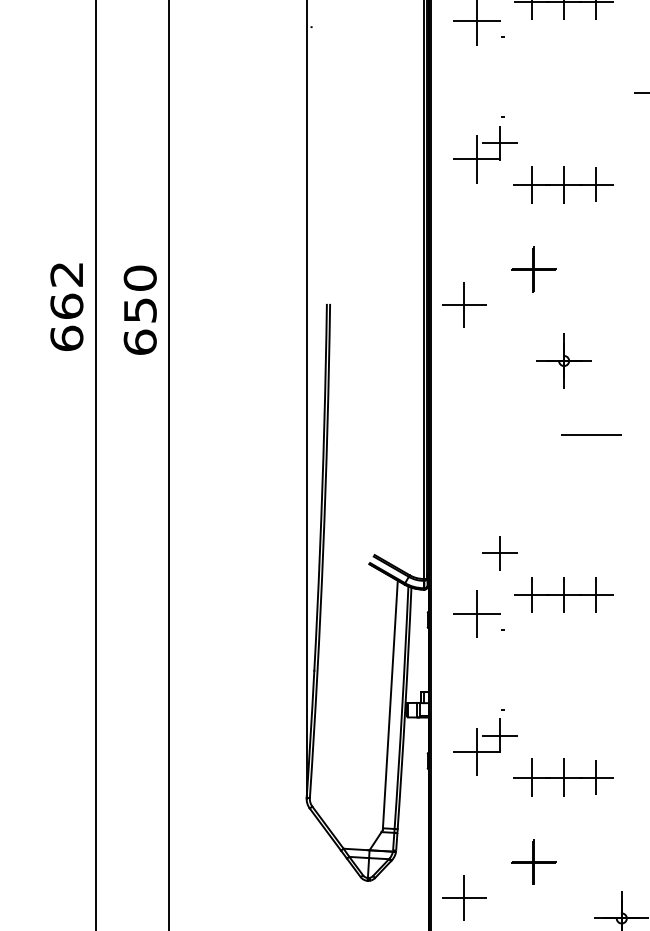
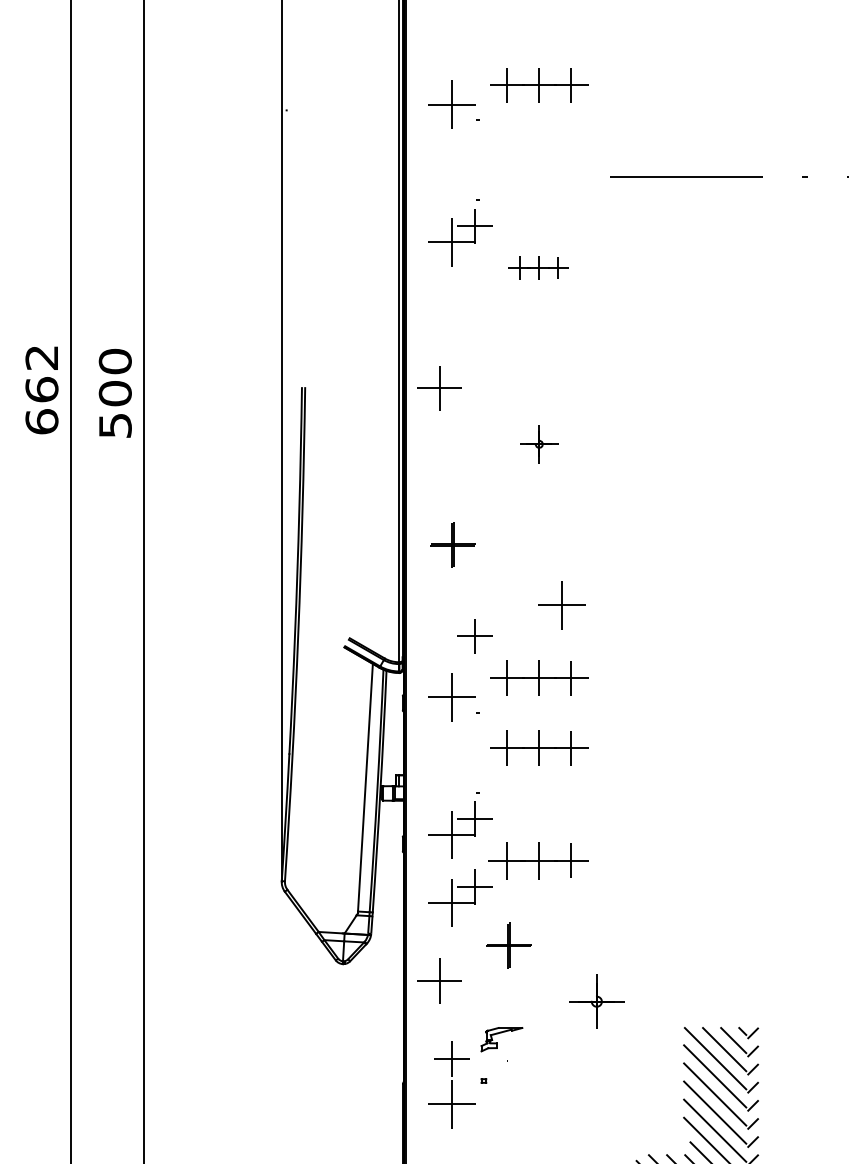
part: (563, 184) -> (538, 267), size x0.6
part: (533, 269) -> (452, 544), moved
text: (139, 326) -> (114, 409), 650 -> 500
part: (564, 361) -> (539, 444), size x0.7
line: (591, 435) -> (566, 518), removed
part: (586, 522) -> (561, 605), added
part: (564, 664) -> (539, 747), added
part: (485, 814) -> (460, 897), added

